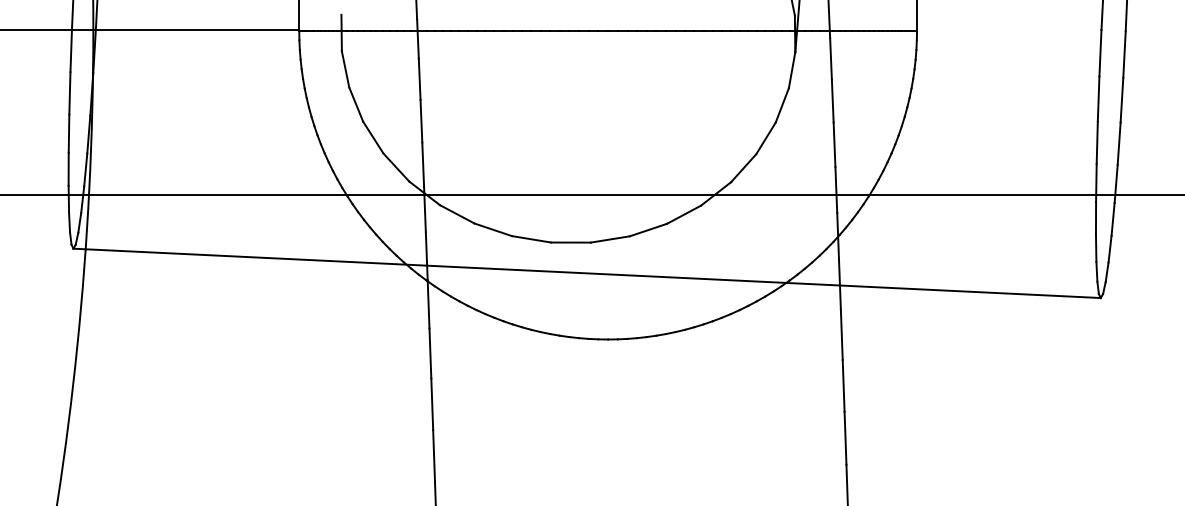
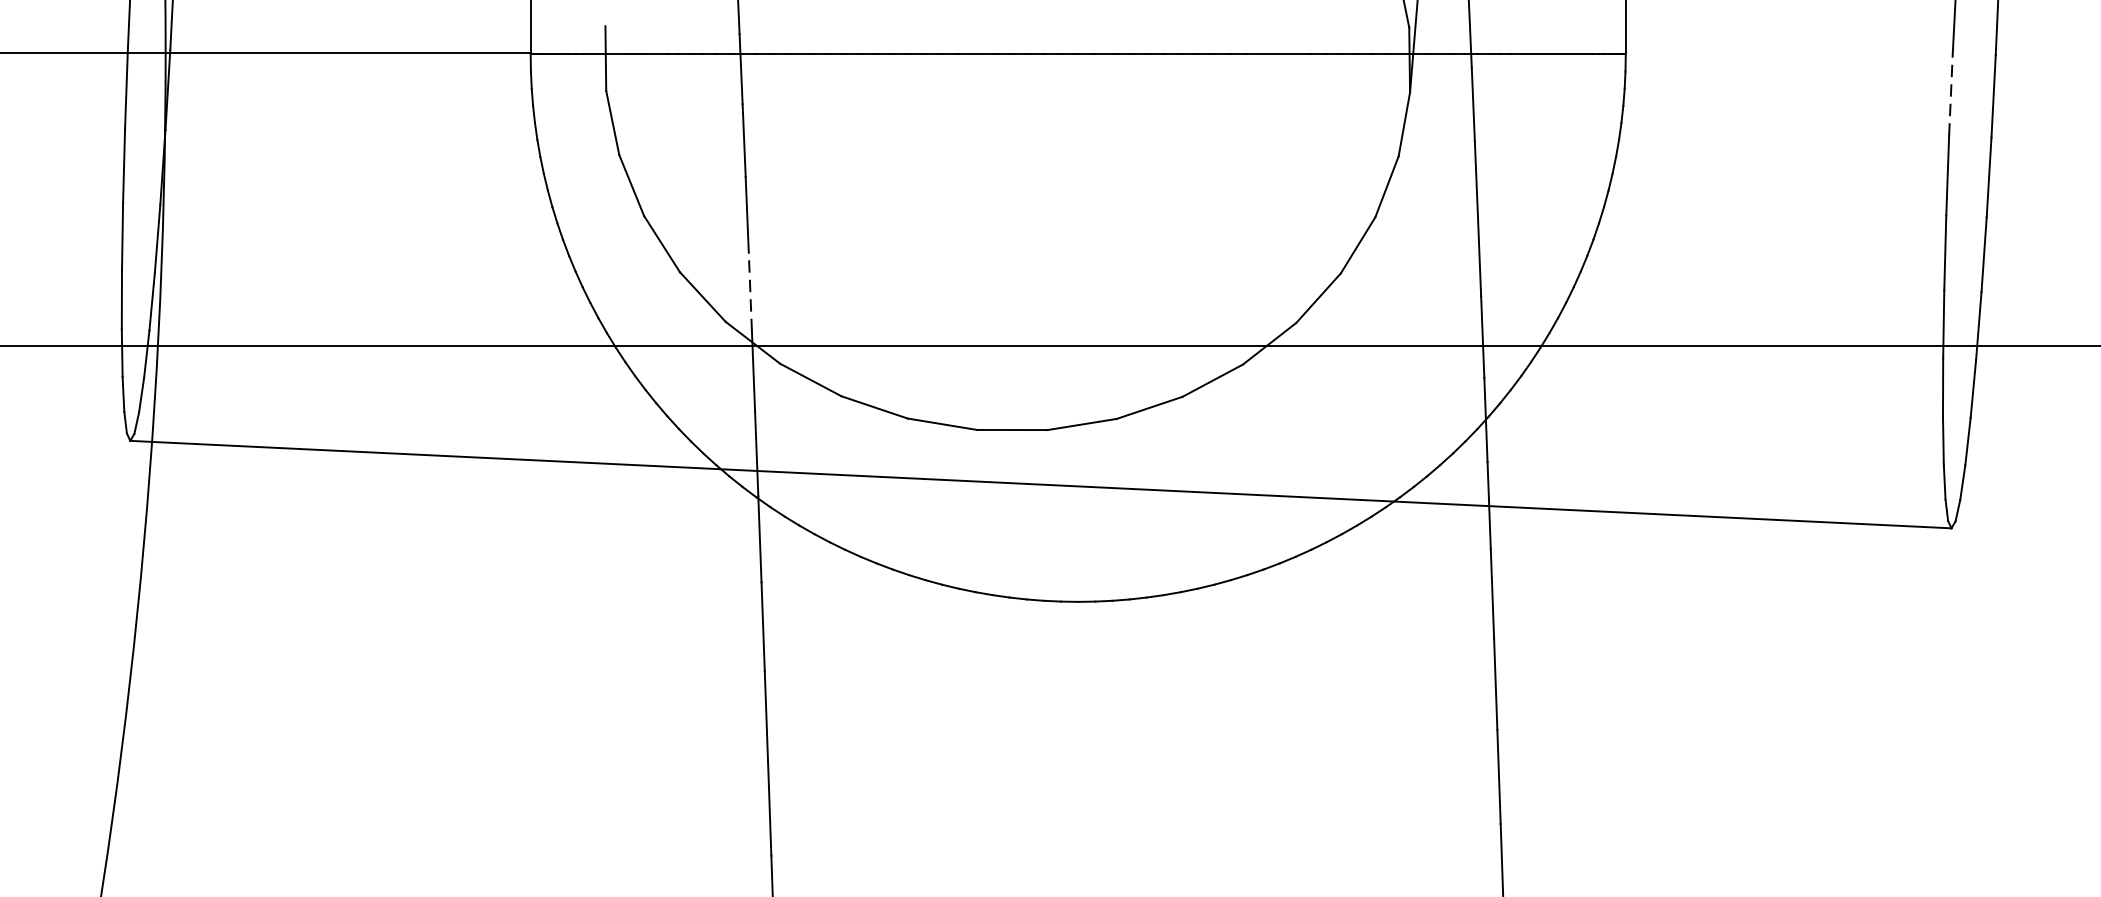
line: (1100, 52) -> (1951, 93), solid -> dashed
line: (423, 164) -> (750, 291), solid -> dashed

